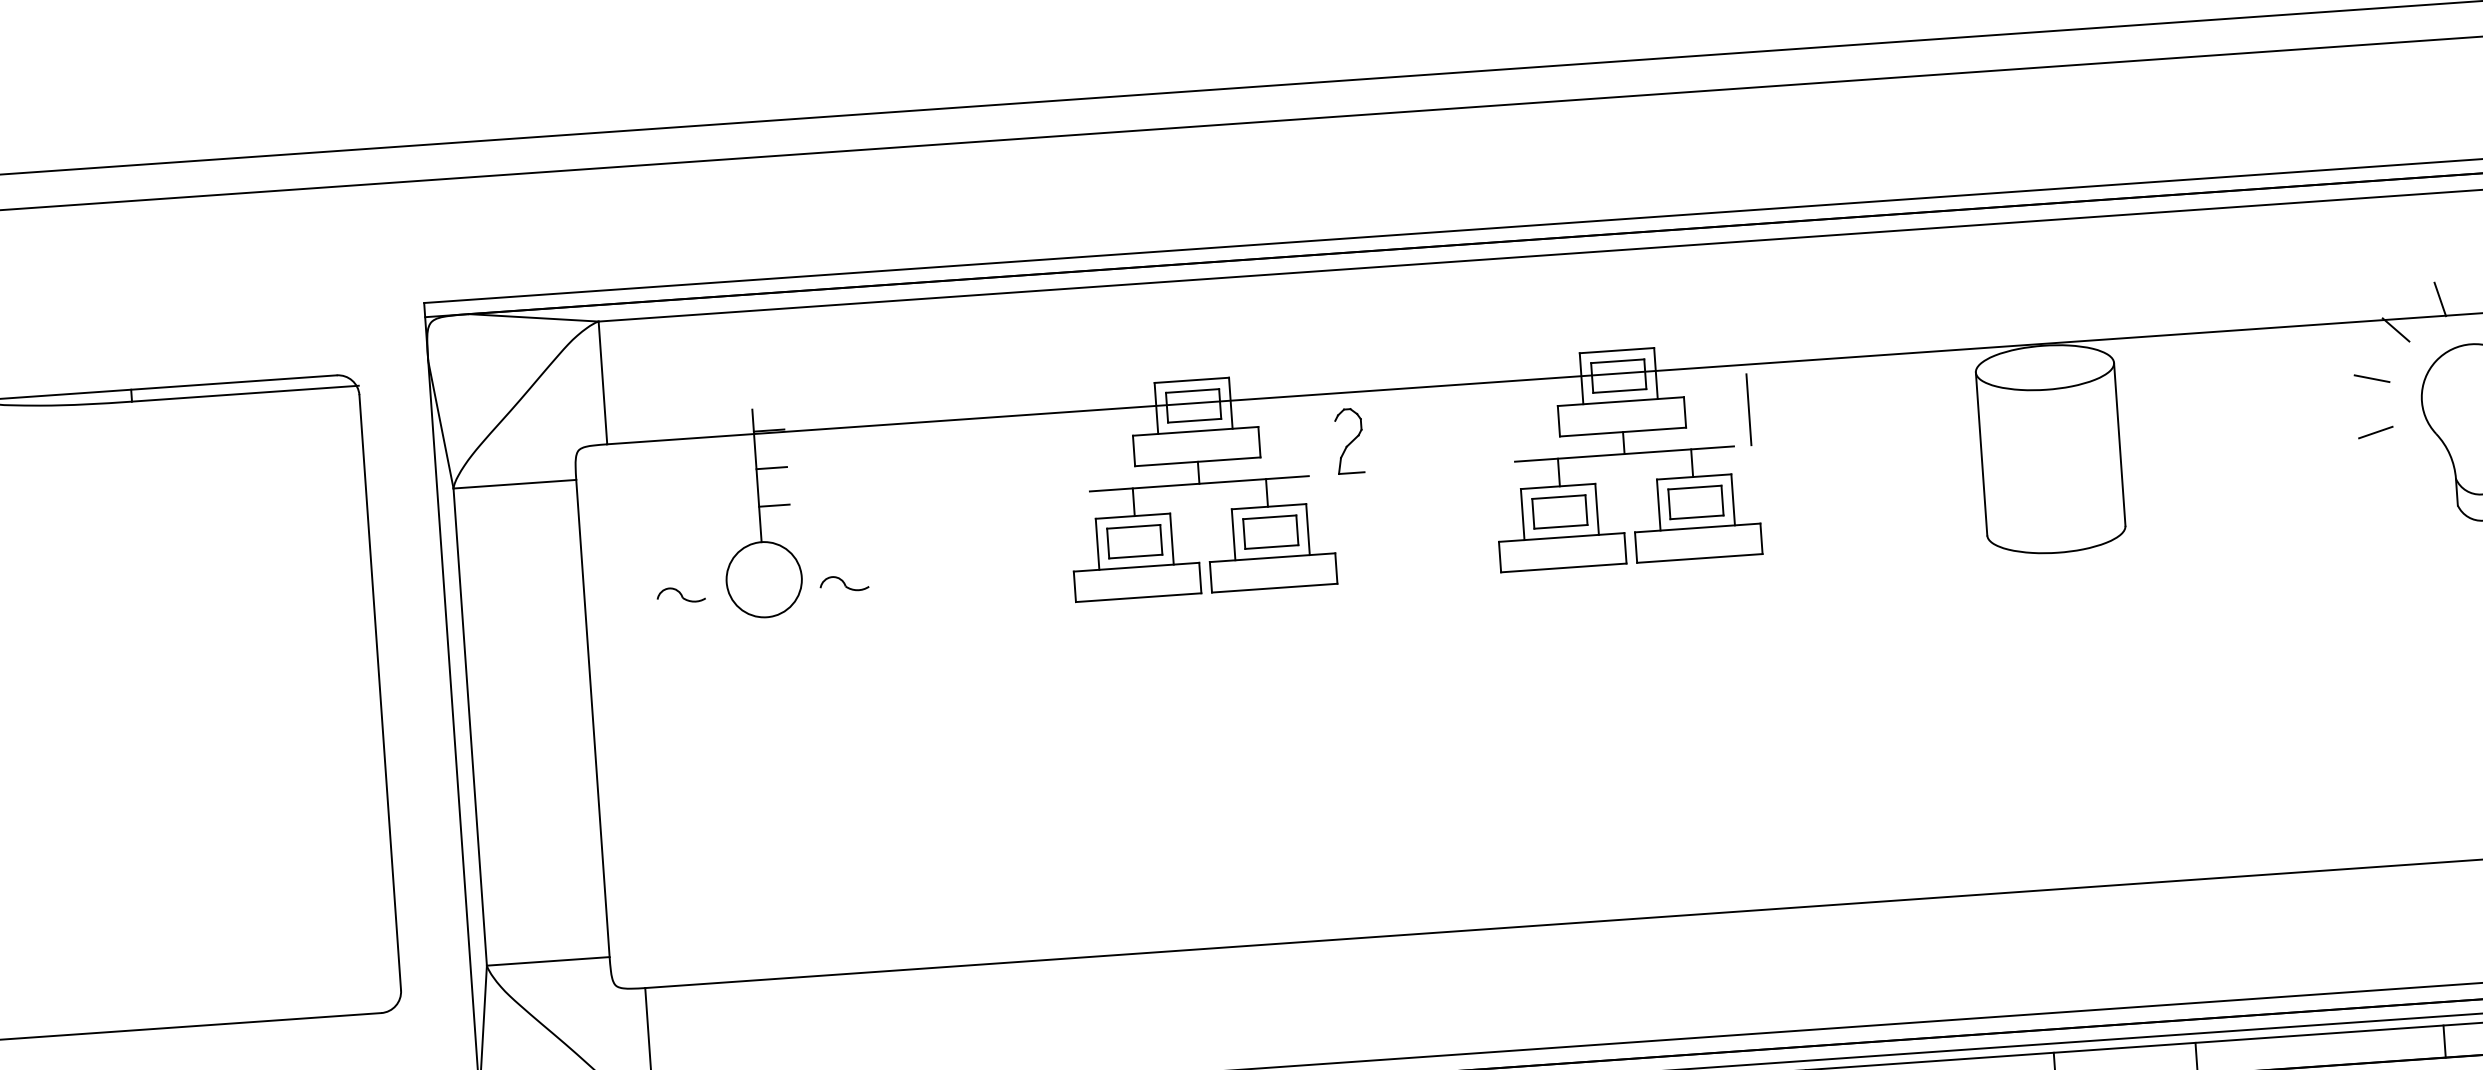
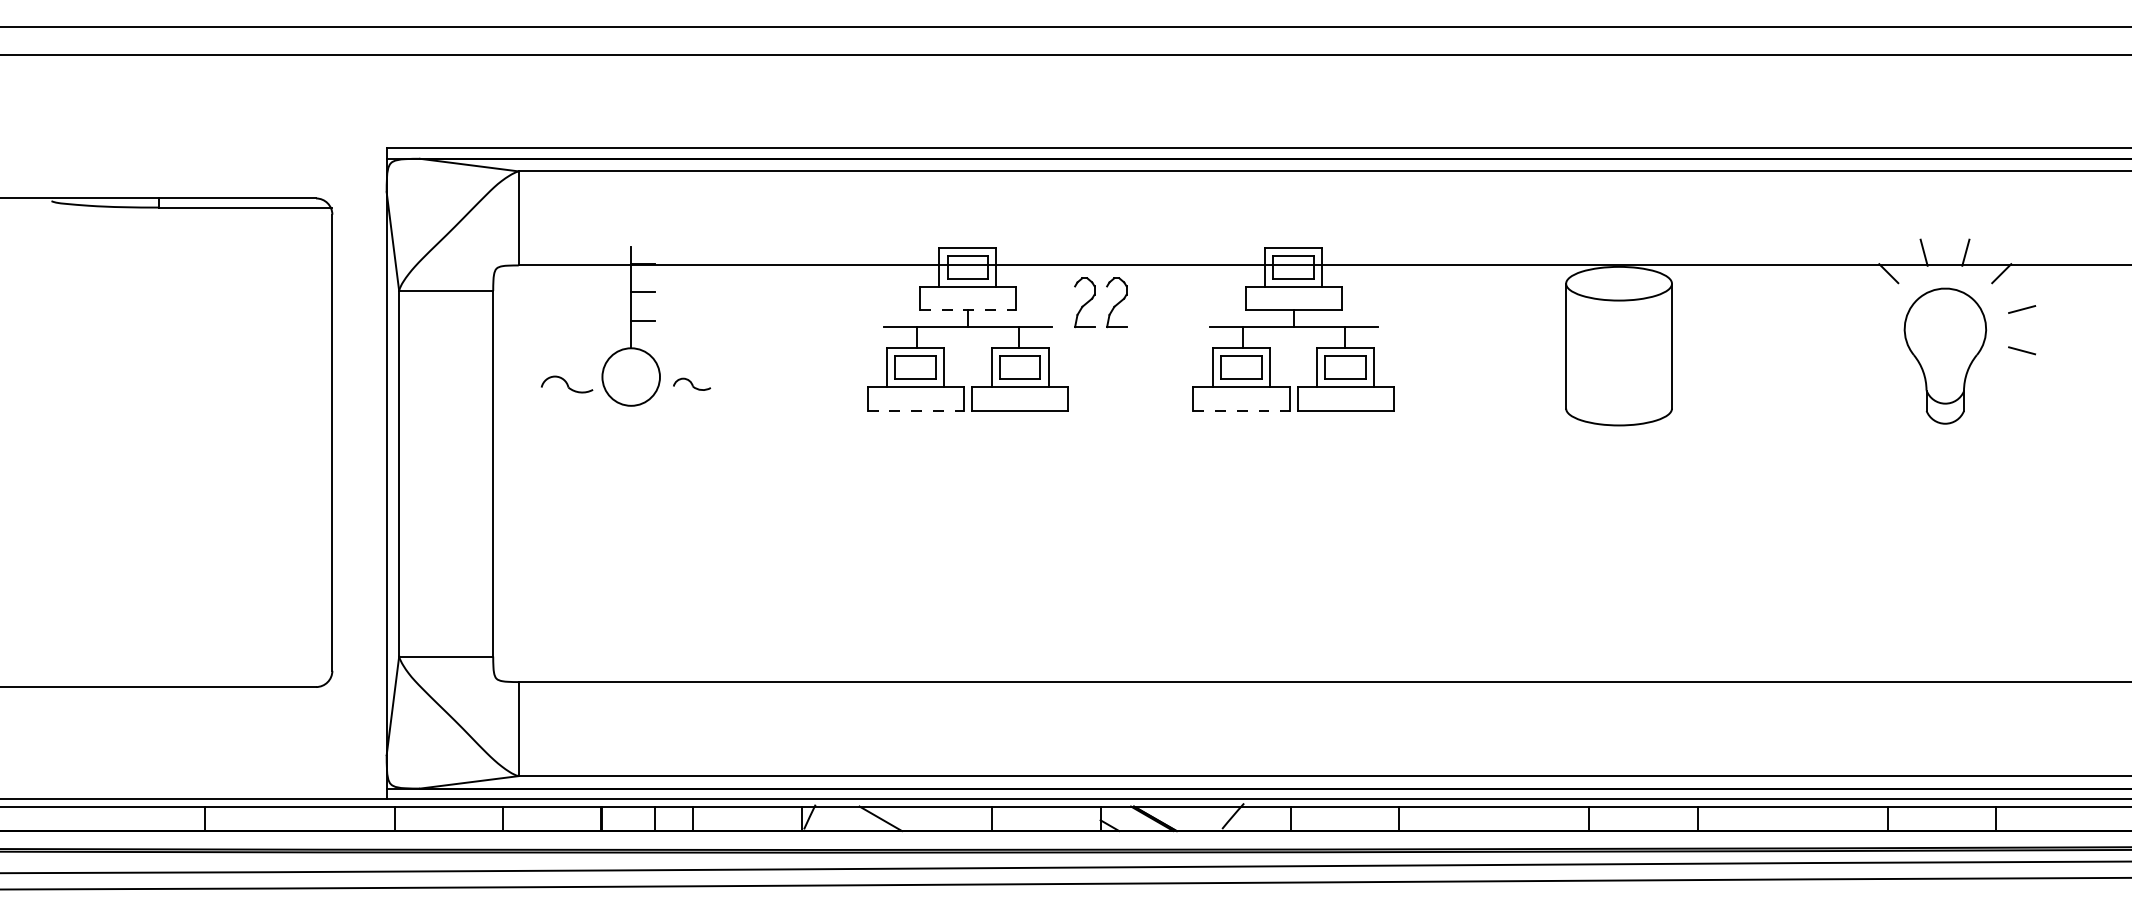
line: (2371, 378) -> (1867, 309), removed
line: (1749, 409) -> (1391, 299), removed
line: (2375, 432) -> (1867, 350), removed
part: (1390, 438) -> (1116, 302), added
line: (1198, 462) -> (968, 310), solid -> dashed
line: (1565, 567) -> (1242, 410), solid -> dashed
part: (680, 594) -> (566, 383), size x1.4
line: (1139, 597) -> (916, 410), solid -> dashed

